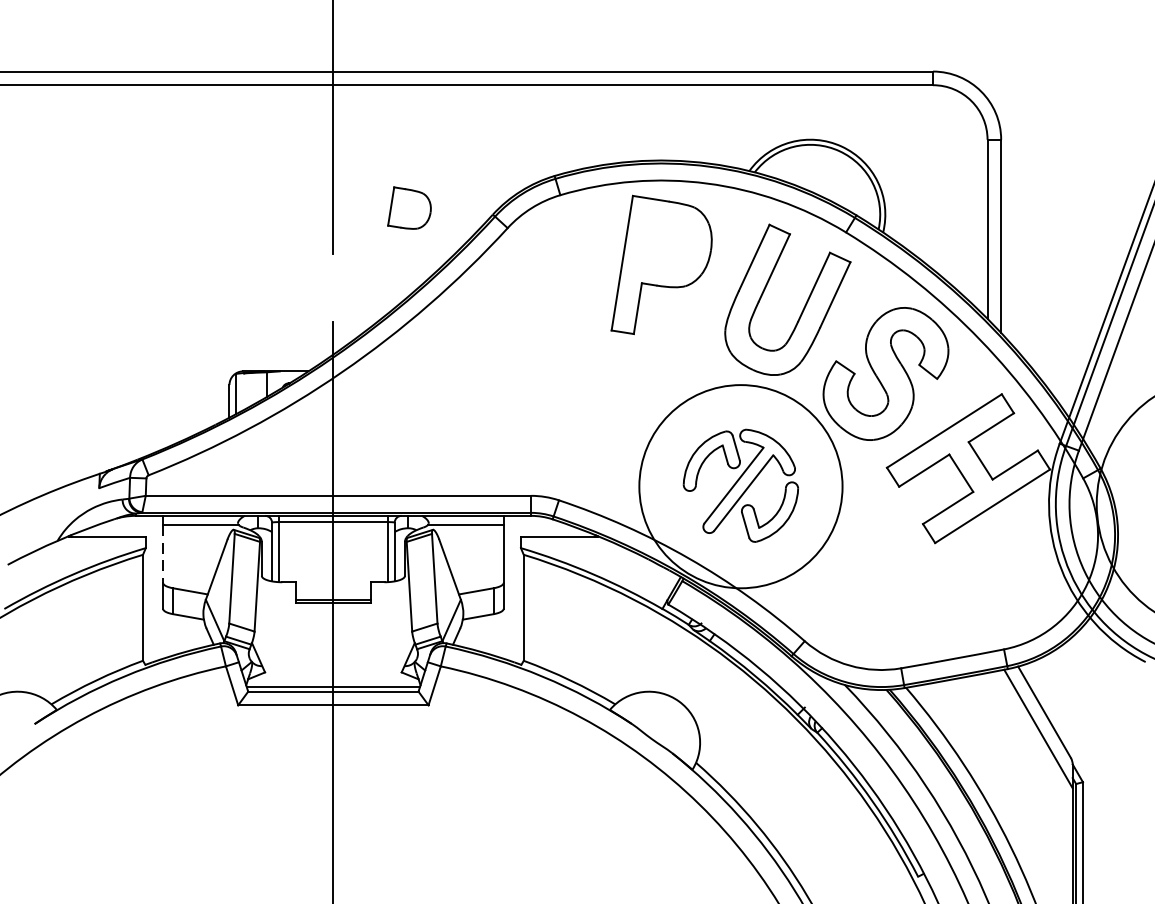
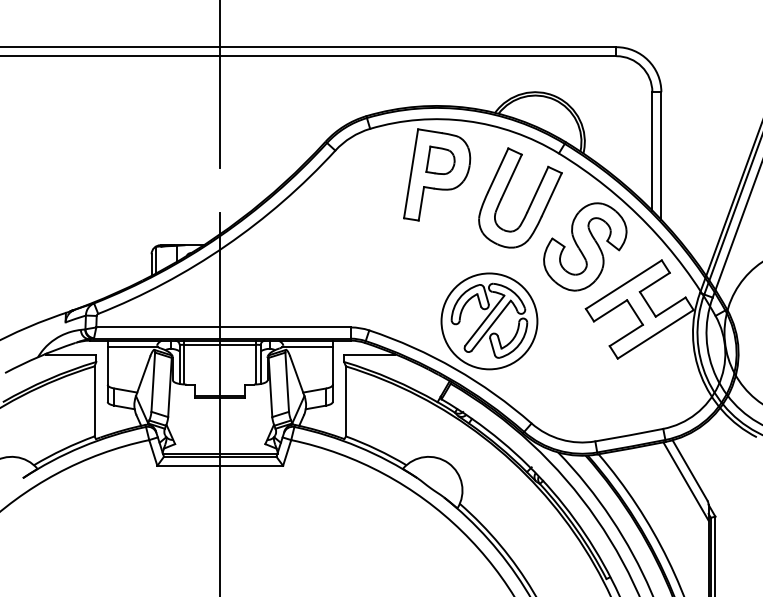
part: (409, 206) -> (440, 159), moved
circle: (740, 486) -> (489, 321), size x0.71
line: (162, 553) -> (107, 365), dashed -> solid

